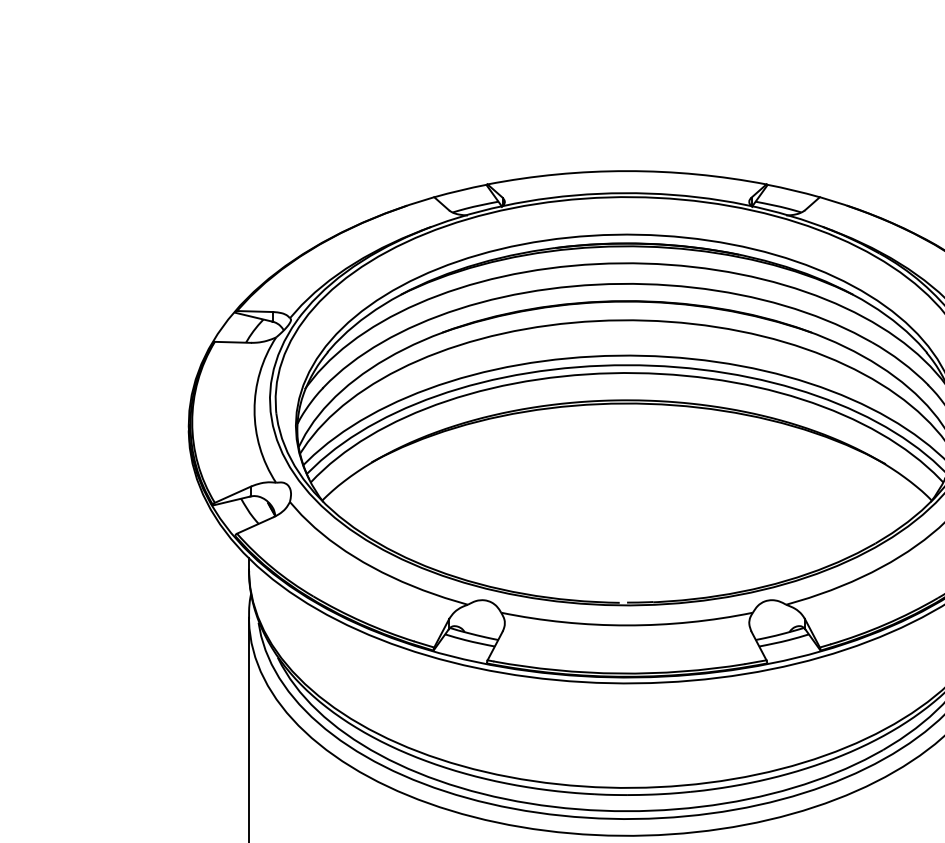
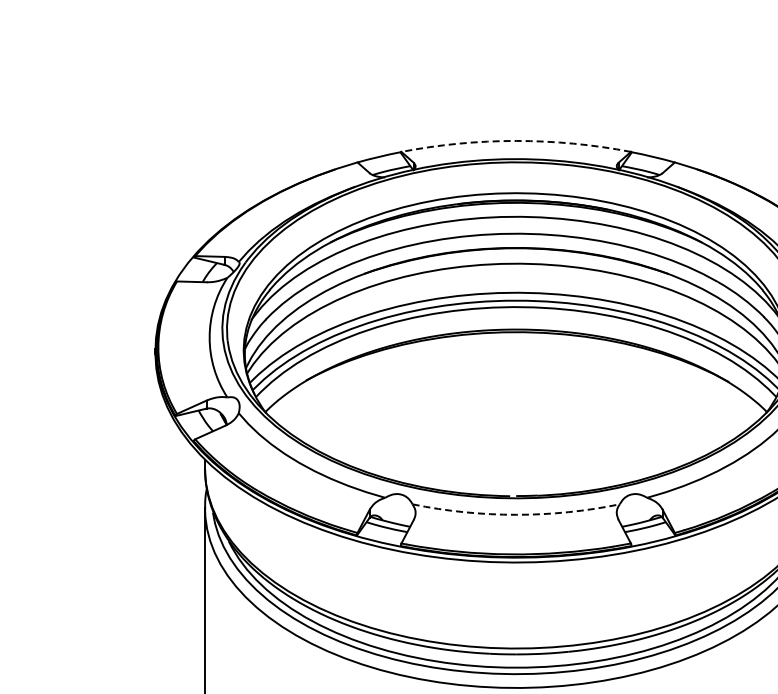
arc: (627, 170) -> (516, 140), solid -> dashed
arc: (627, 625) -> (516, 514), solid -> dashed

